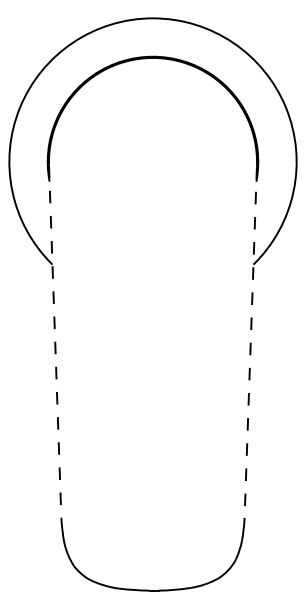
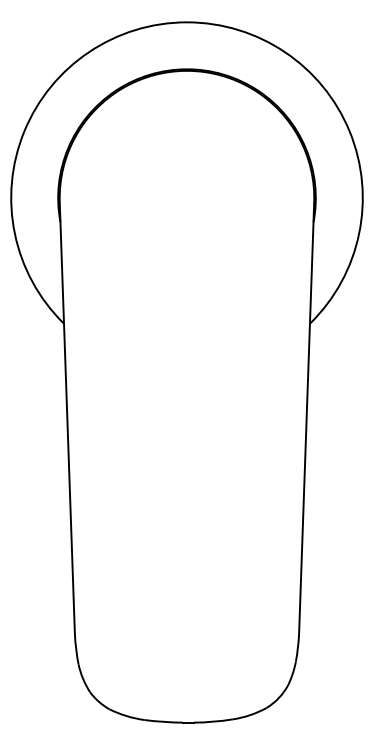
line: (55, 342) -> (67, 418), dashed -> solid
line: (250, 342) -> (306, 419), dashed -> solid

